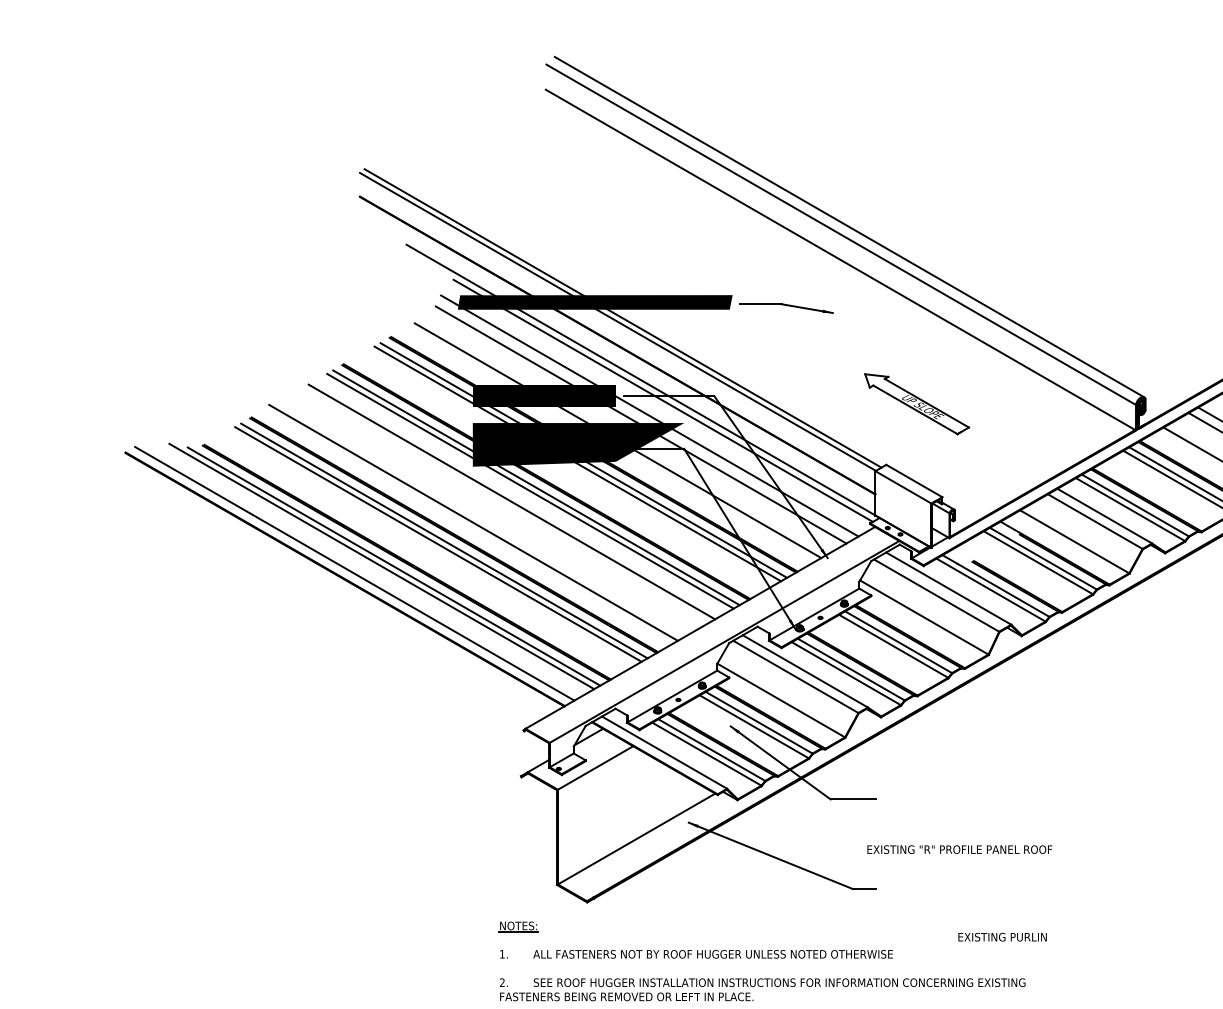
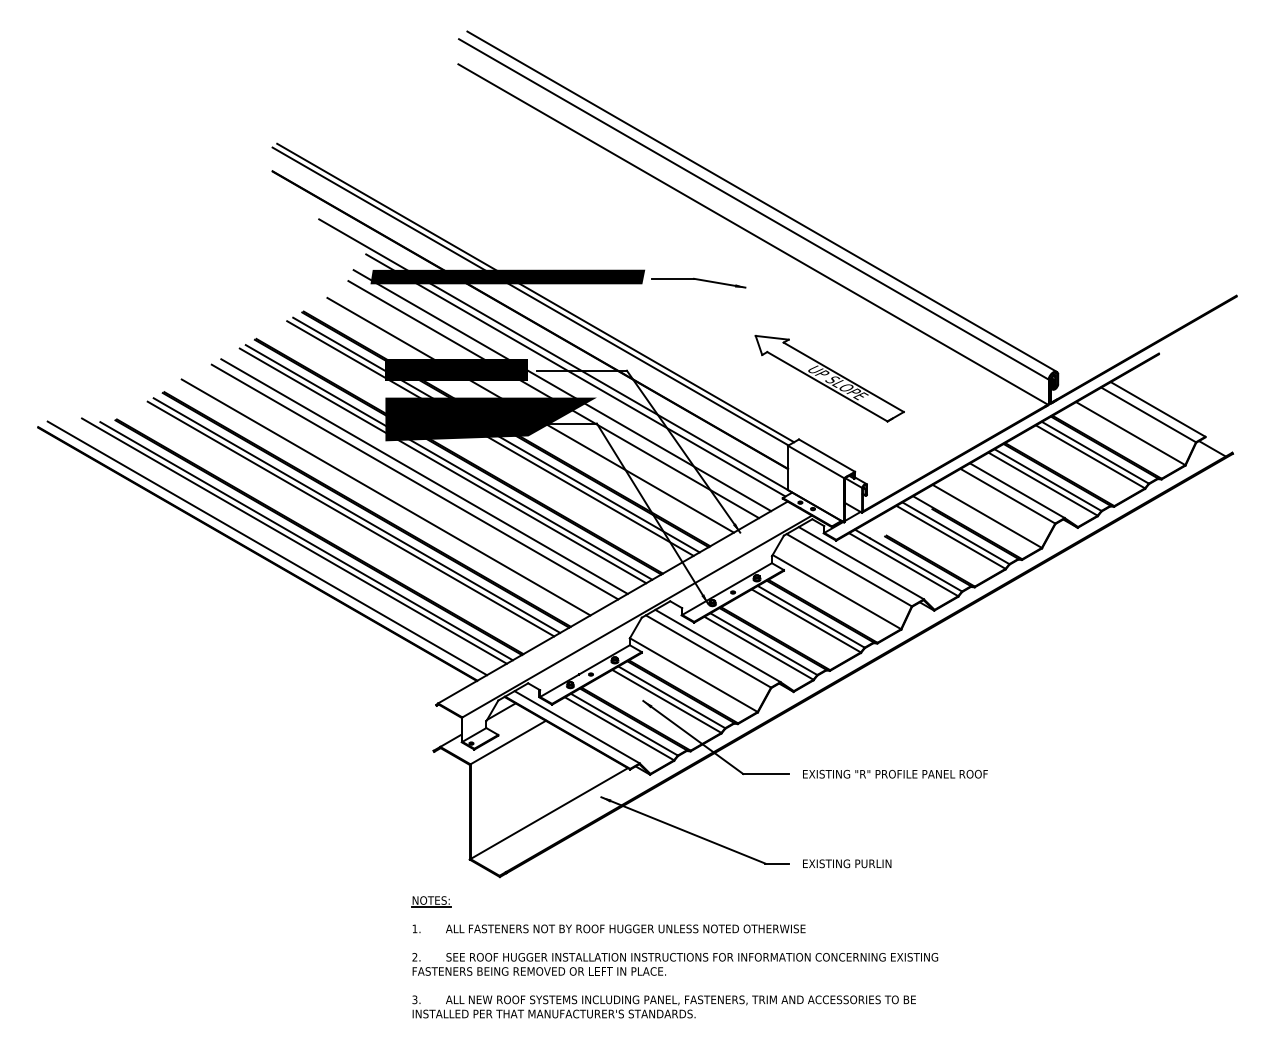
part: (916, 403) -> (829, 378), size x1.43
line: (501, 506) -> (414, 481), added
text: (959, 848) -> (895, 773), moved
text: (1002, 936) -> (847, 863), moved

